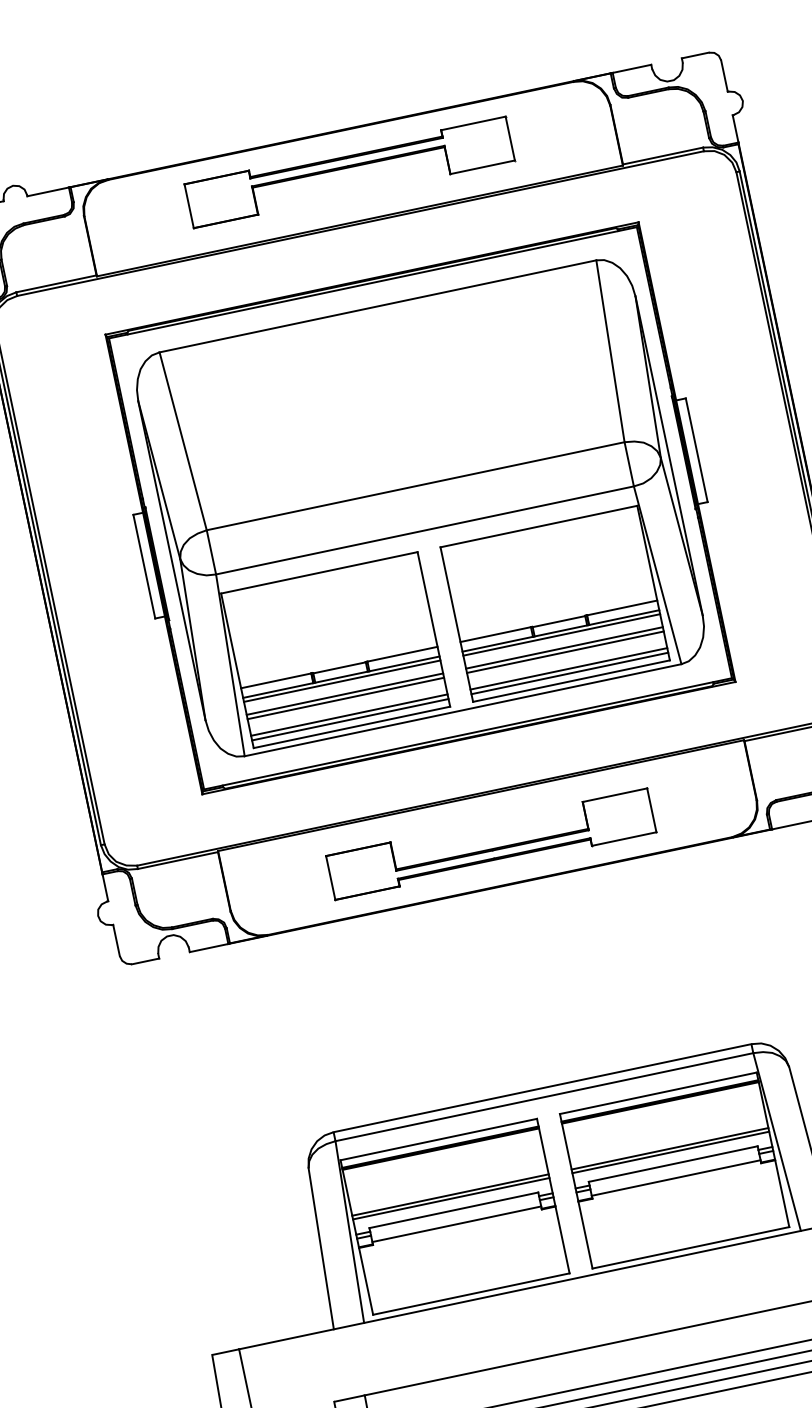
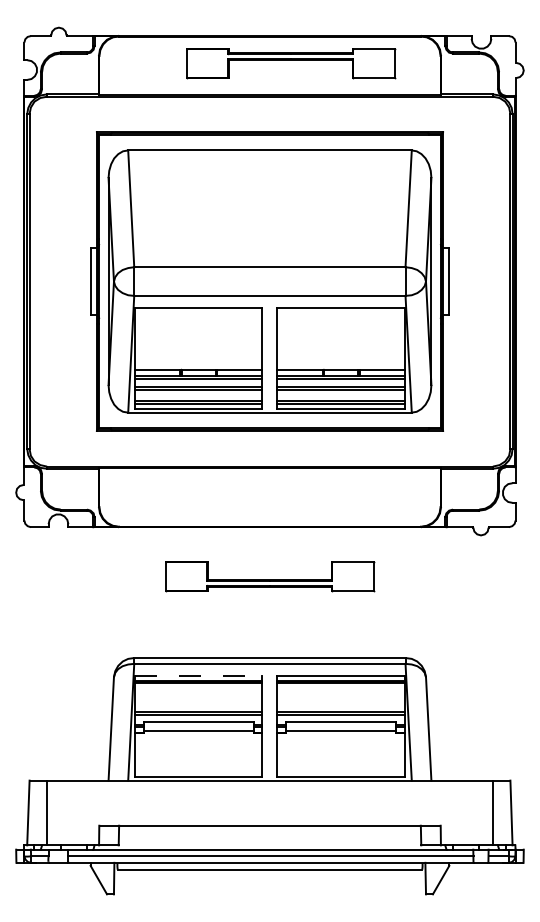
part: (350, 172) -> (291, 63), moved
part: (492, 843) -> (270, 576), moved
line: (438, 1139) -> (198, 676), solid -> dashed

